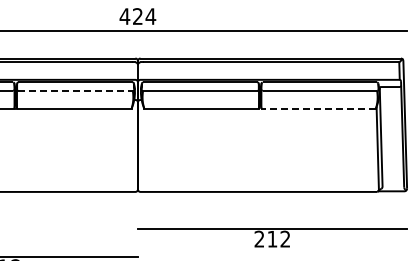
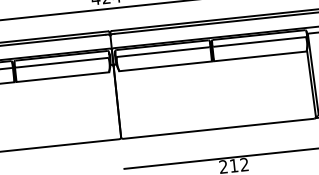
line: (76, 90) -> (62, 62), dashed -> solid
line: (318, 108) -> (260, 56), dashed -> solid

